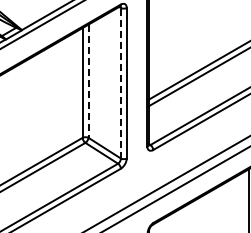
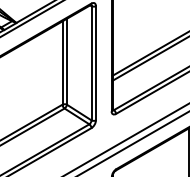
line: (88, 81) -> (66, 61), dashed -> solid
line: (120, 82) -> (91, 62), dashed -> solid

